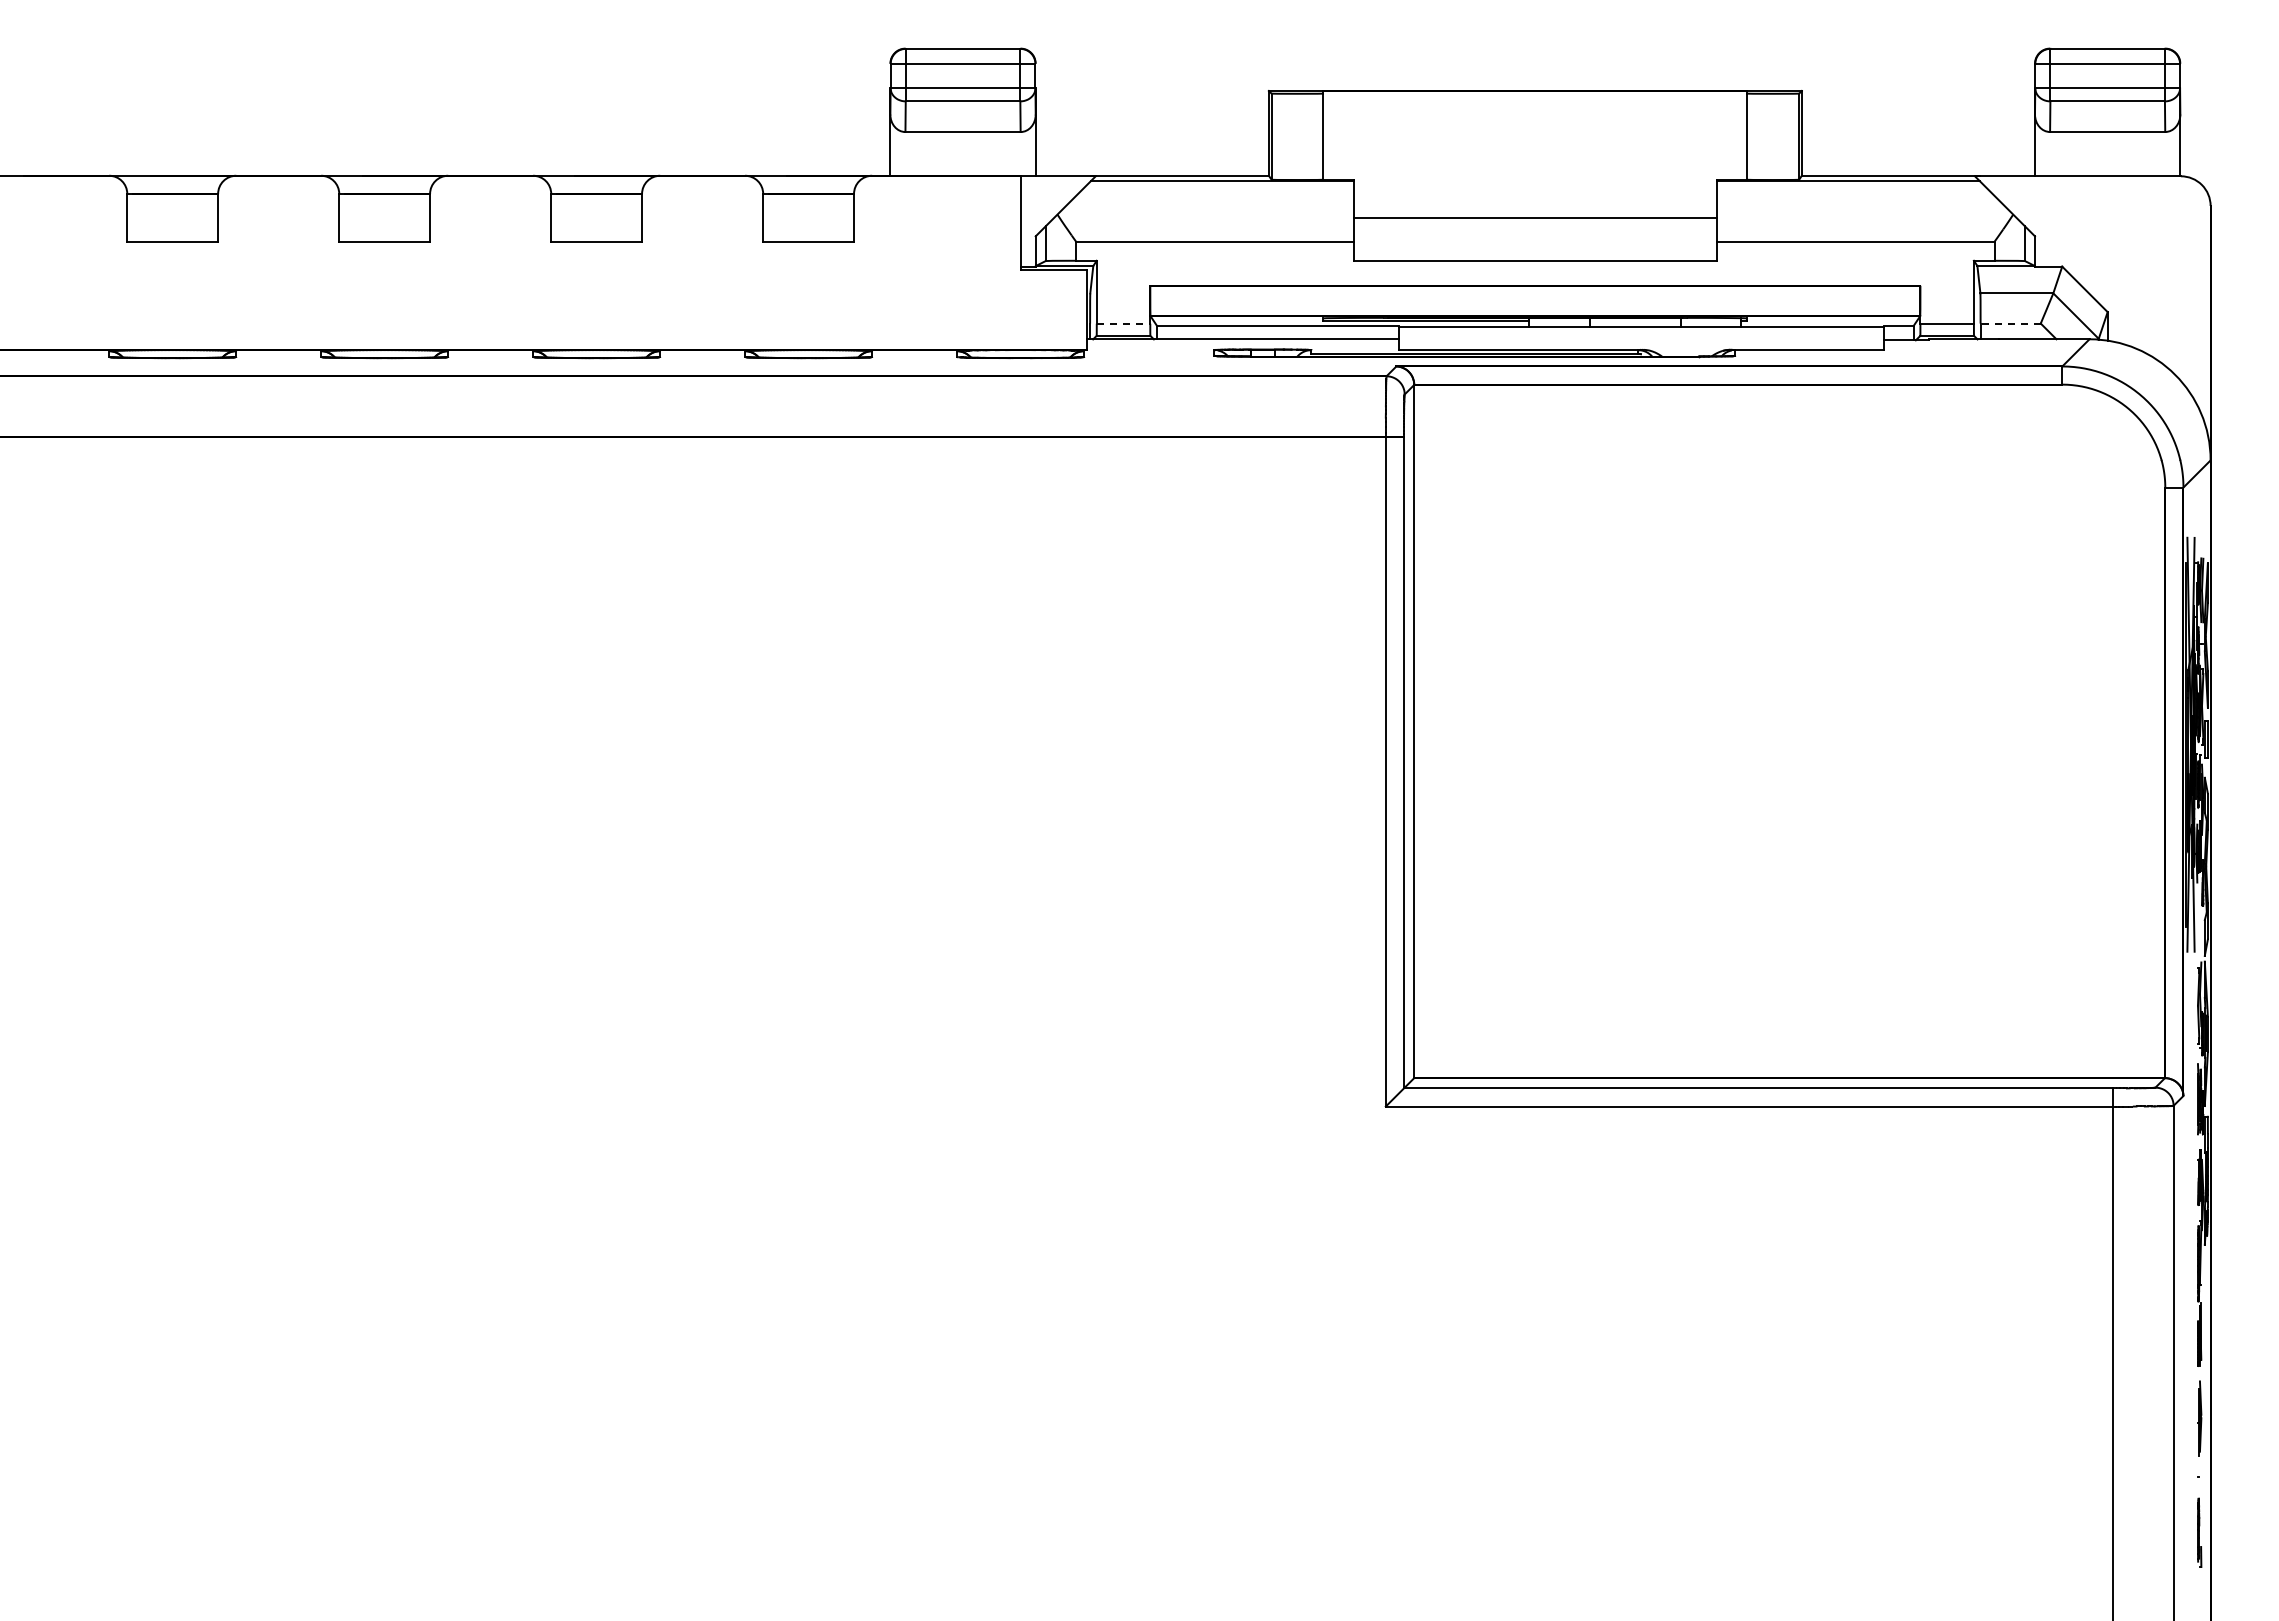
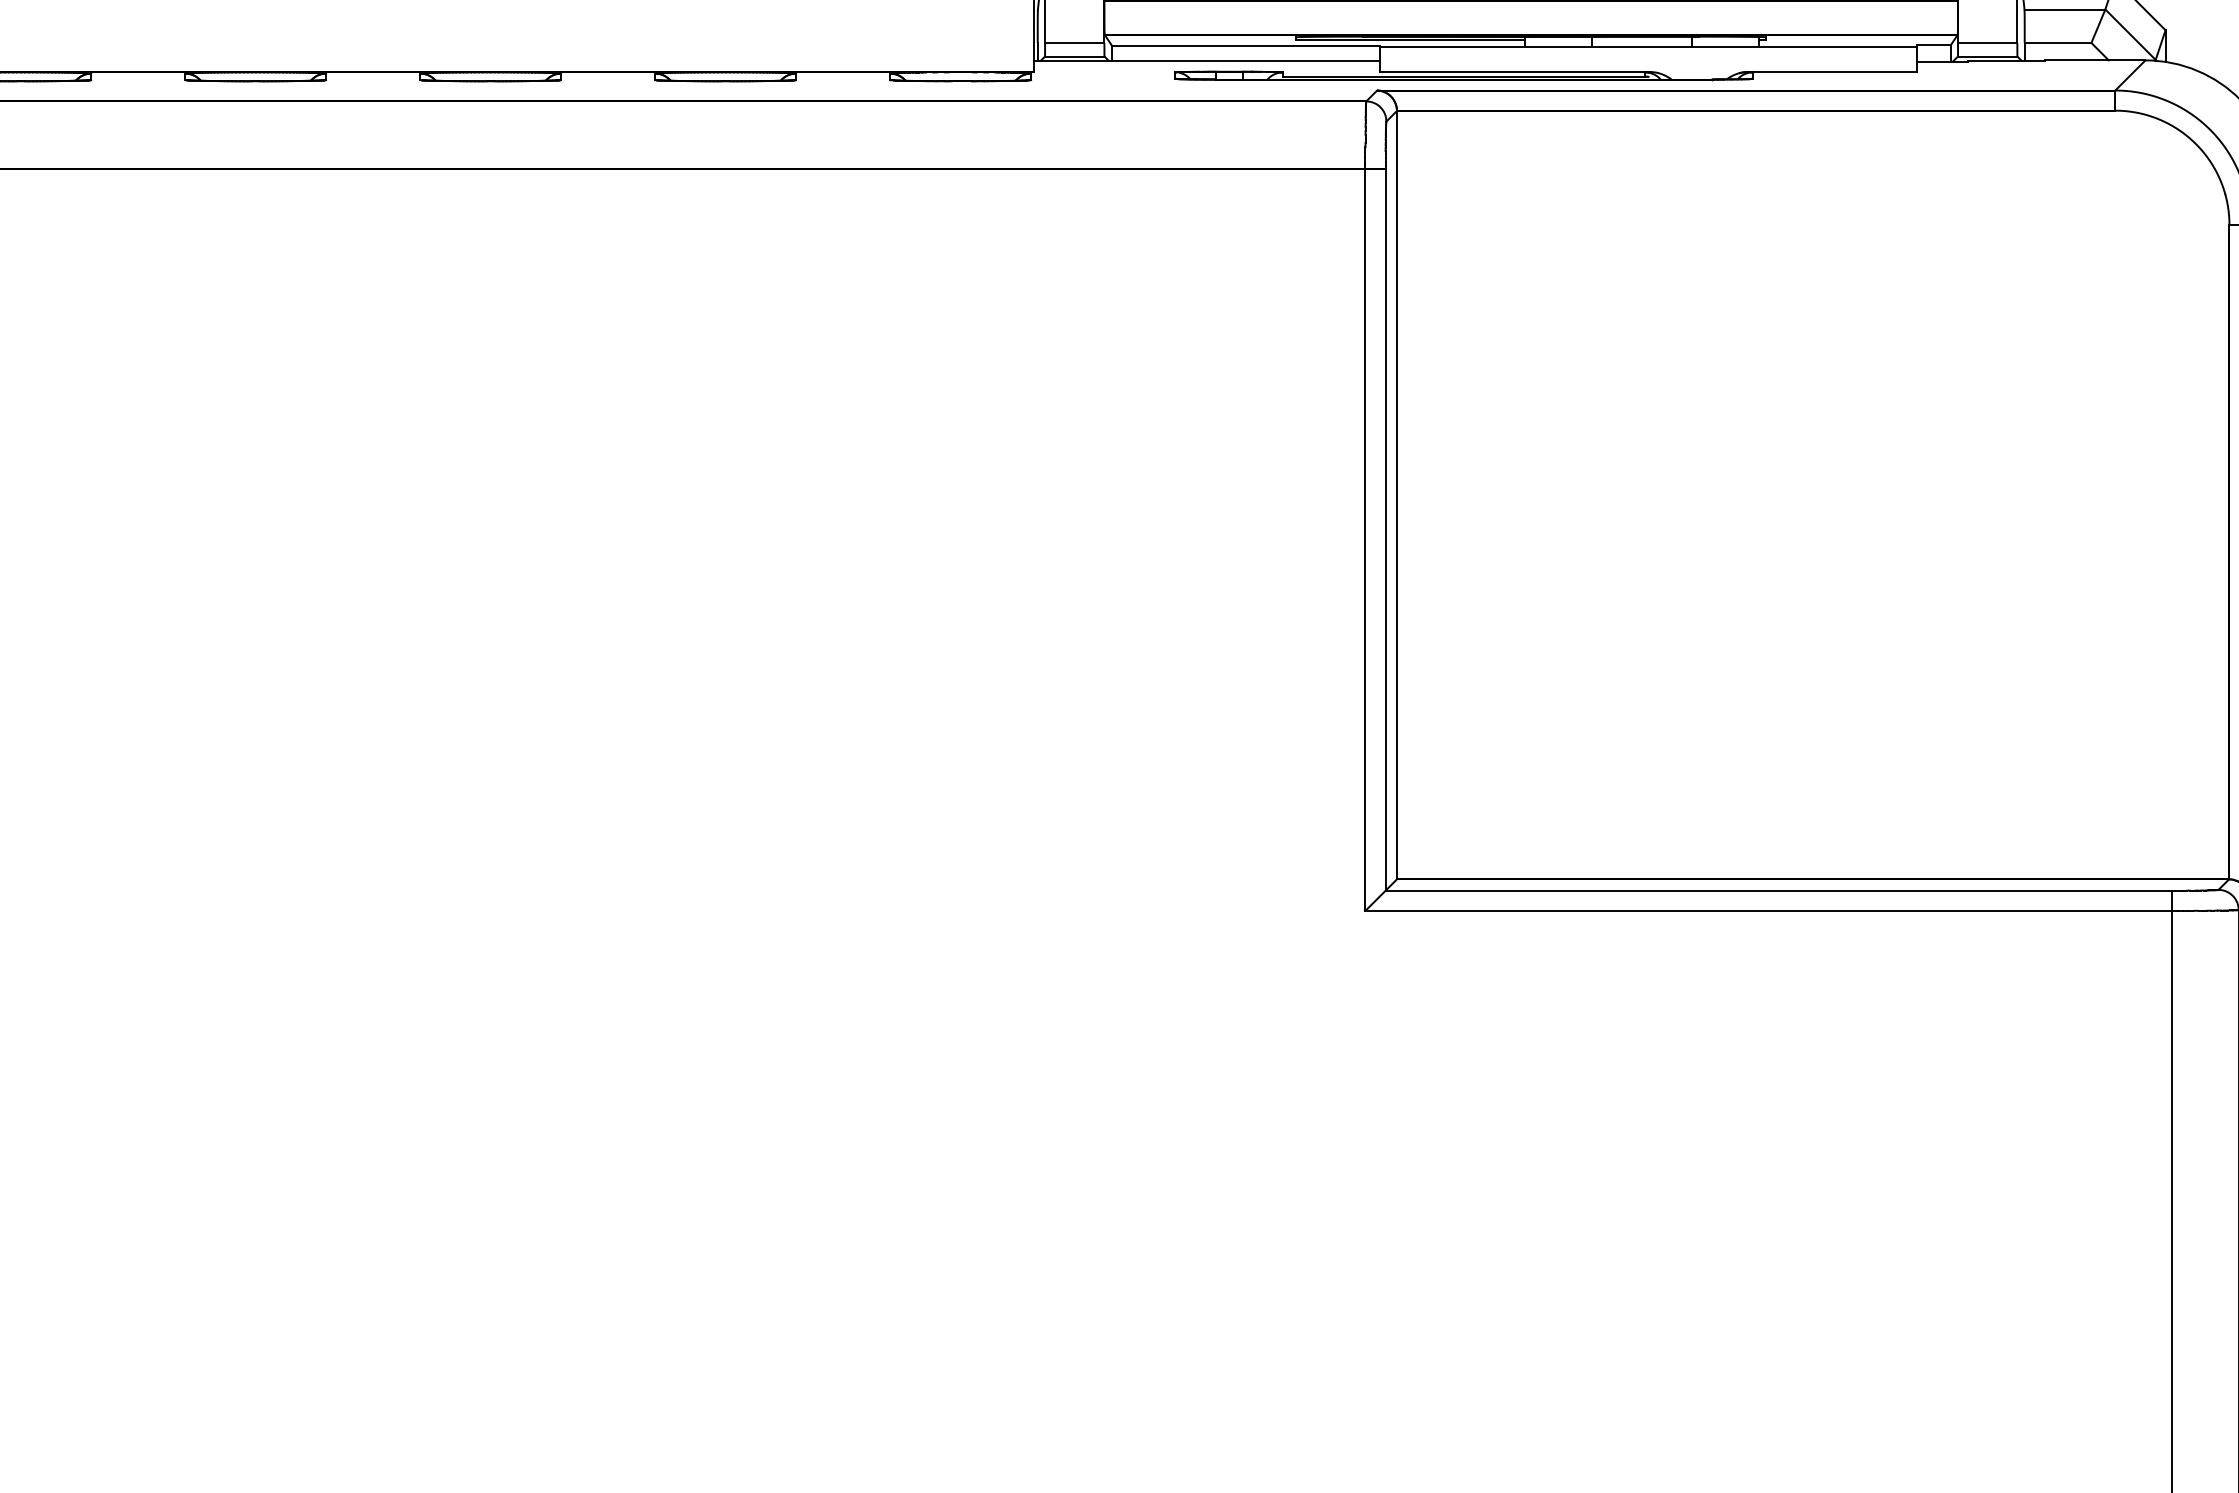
line: (1123, 323) -> (1074, 42), dashed -> solid
line: (2010, 323) -> (2057, 42), dashed -> solid

